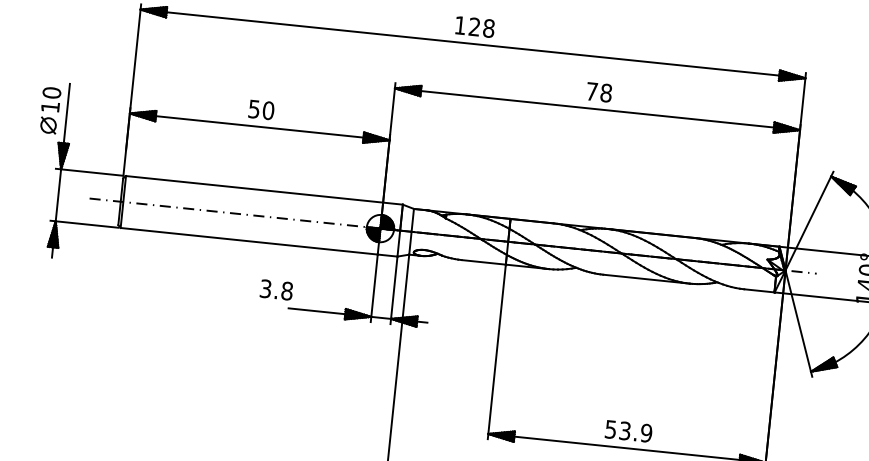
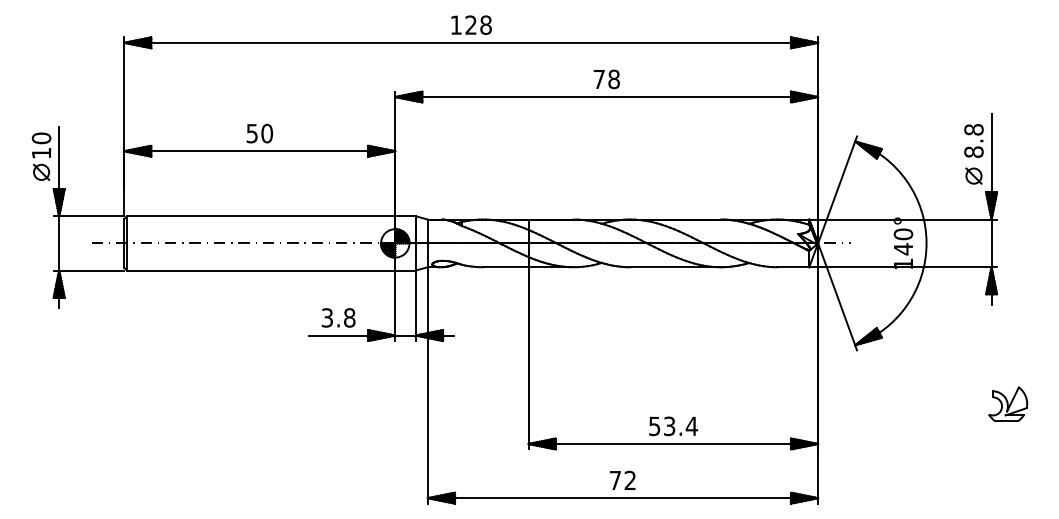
text: (276, 289) -> (338, 317), moved
text: (646, 433) -> (691, 426), 53.9 -> 53.4

